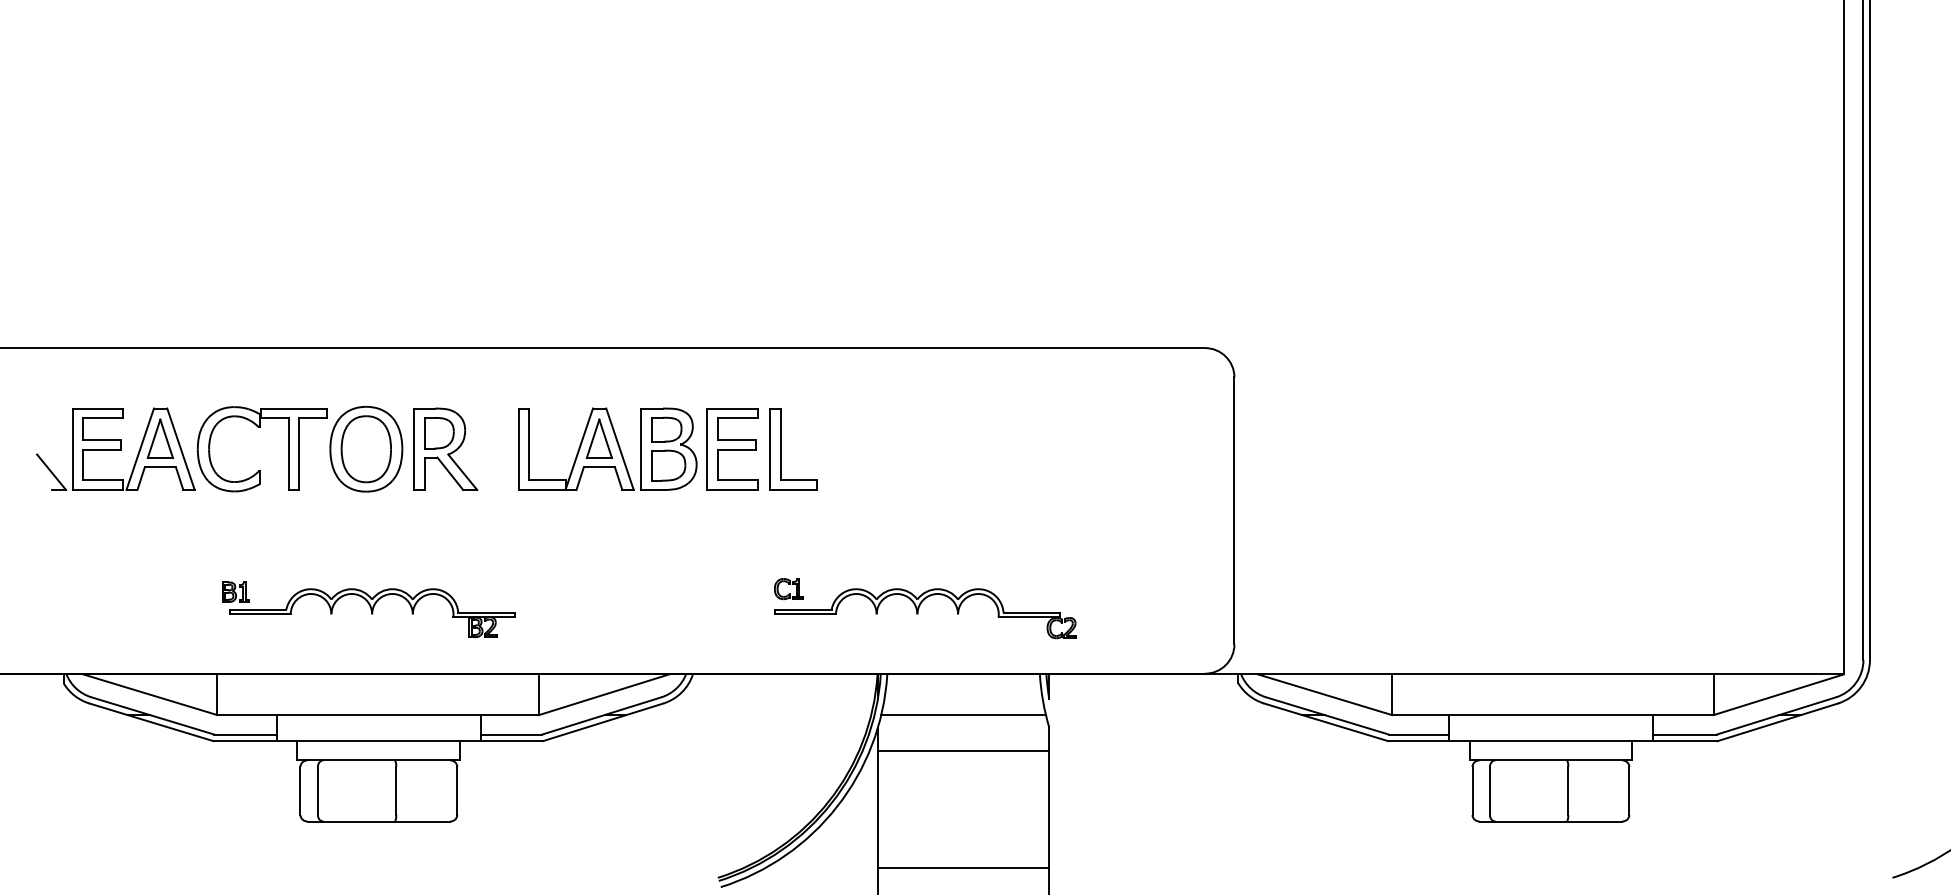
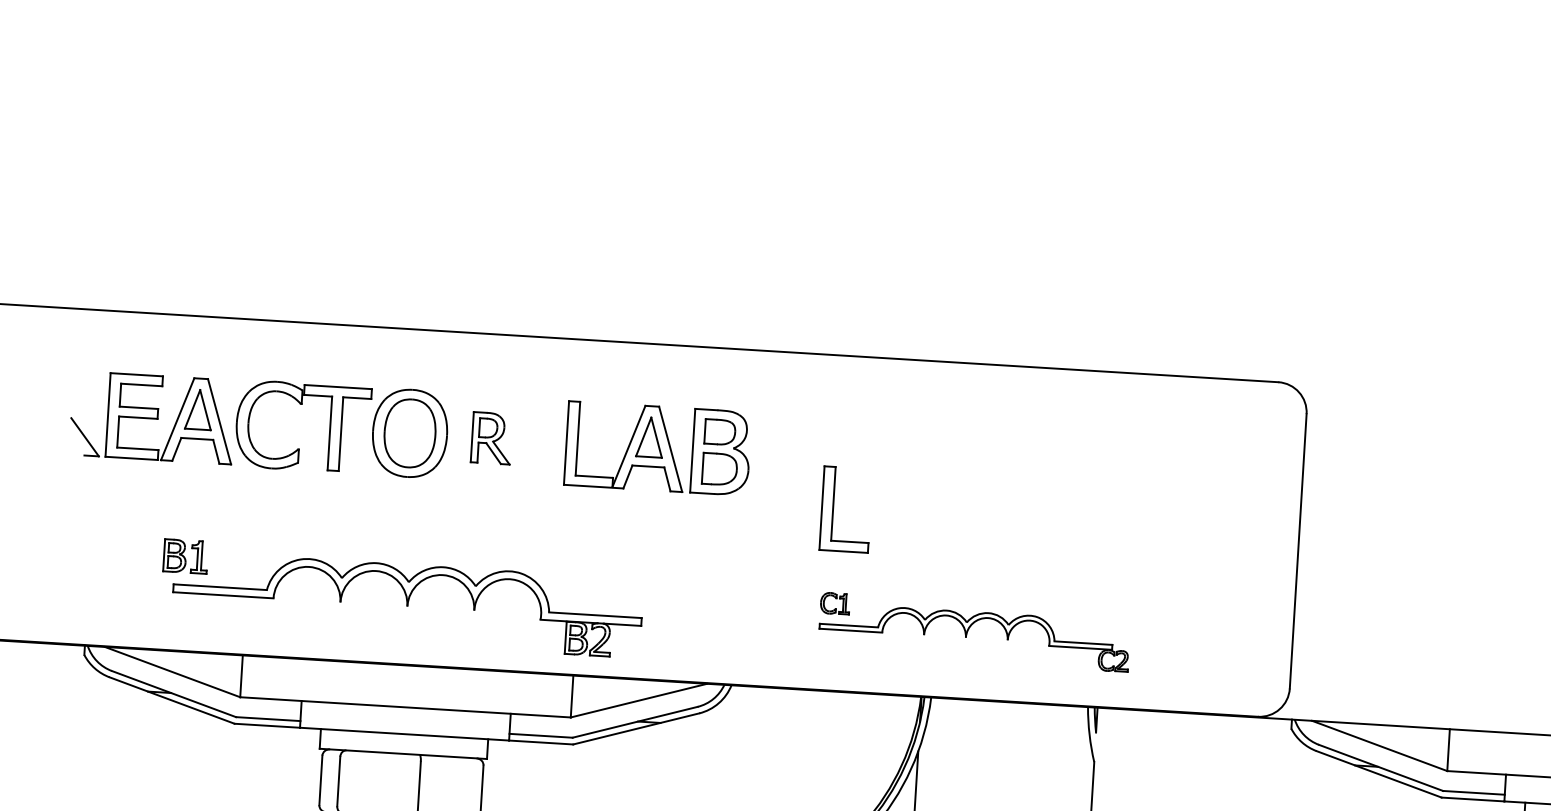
part: (445, 448) -> (491, 437), size x0.6
part: (732, 449) -> (786, 456), removed
part: (781, 449) -> (833, 509), moved
part: (368, 609) -> (402, 598), size x1.6
line: (963, 715) -> (1006, 744), removed
line: (963, 750) -> (1004, 780), removed

